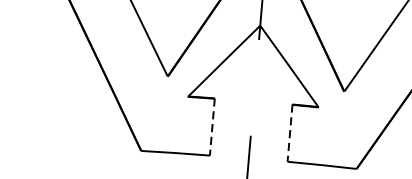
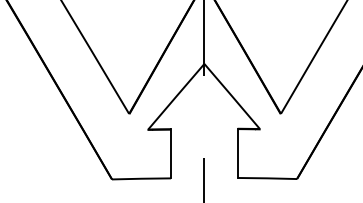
line: (211, 126) -> (170, 153), dashed -> solid
line: (289, 133) -> (237, 153), dashed -> solid

